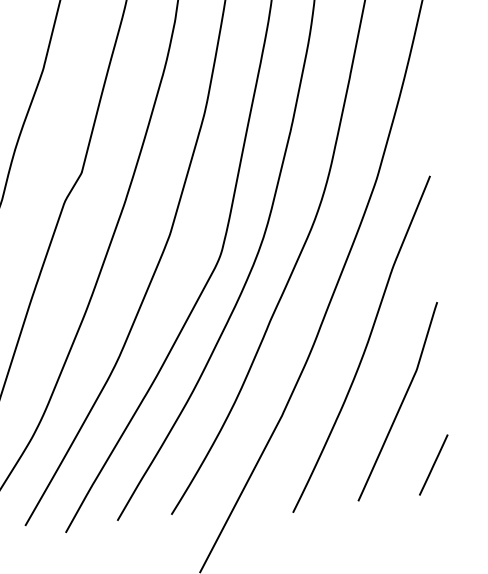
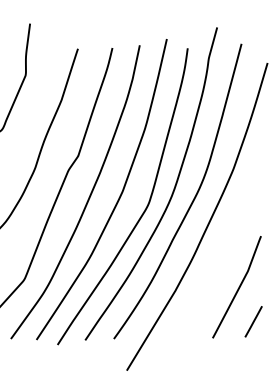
curve: (364, 345) -> (221, 256), removed

